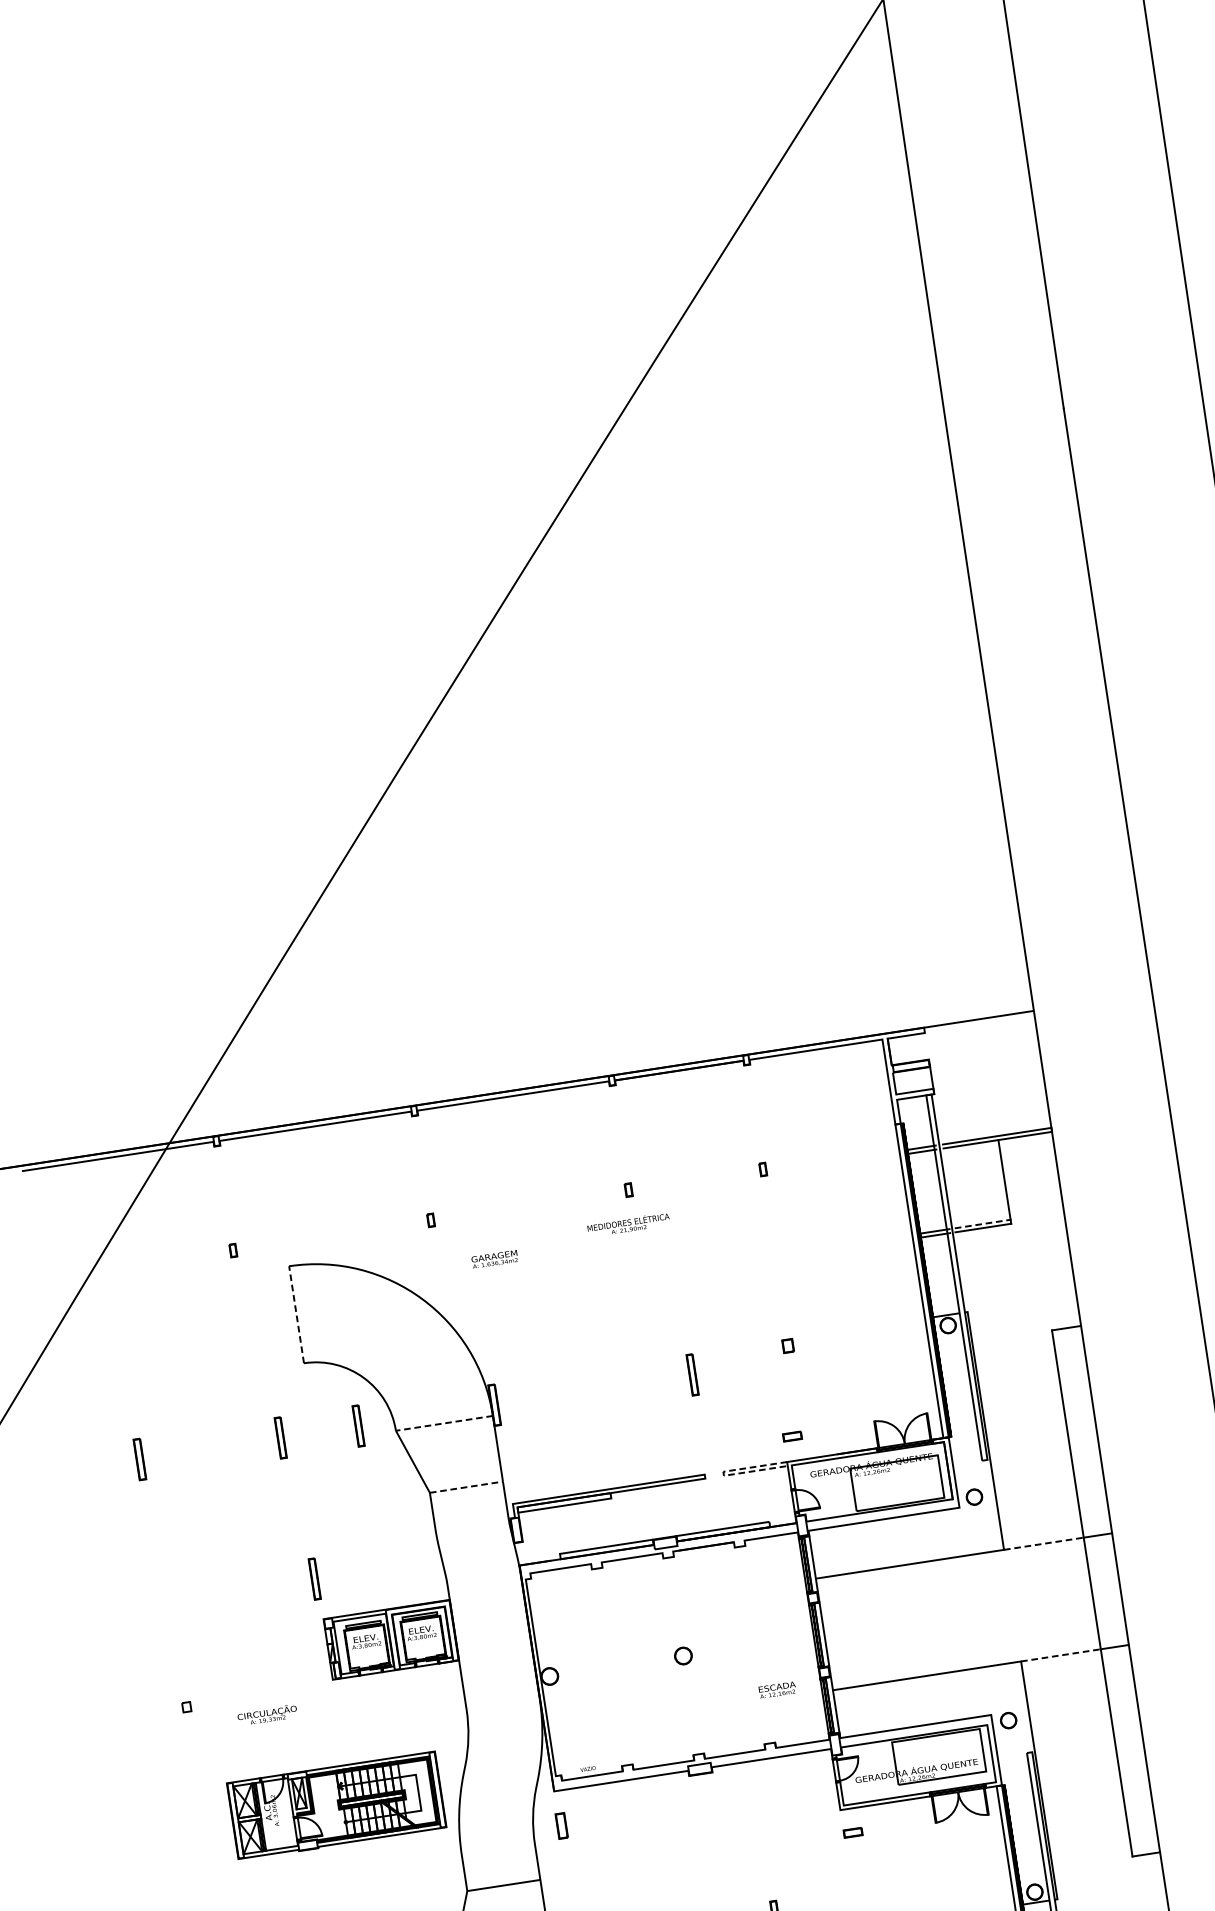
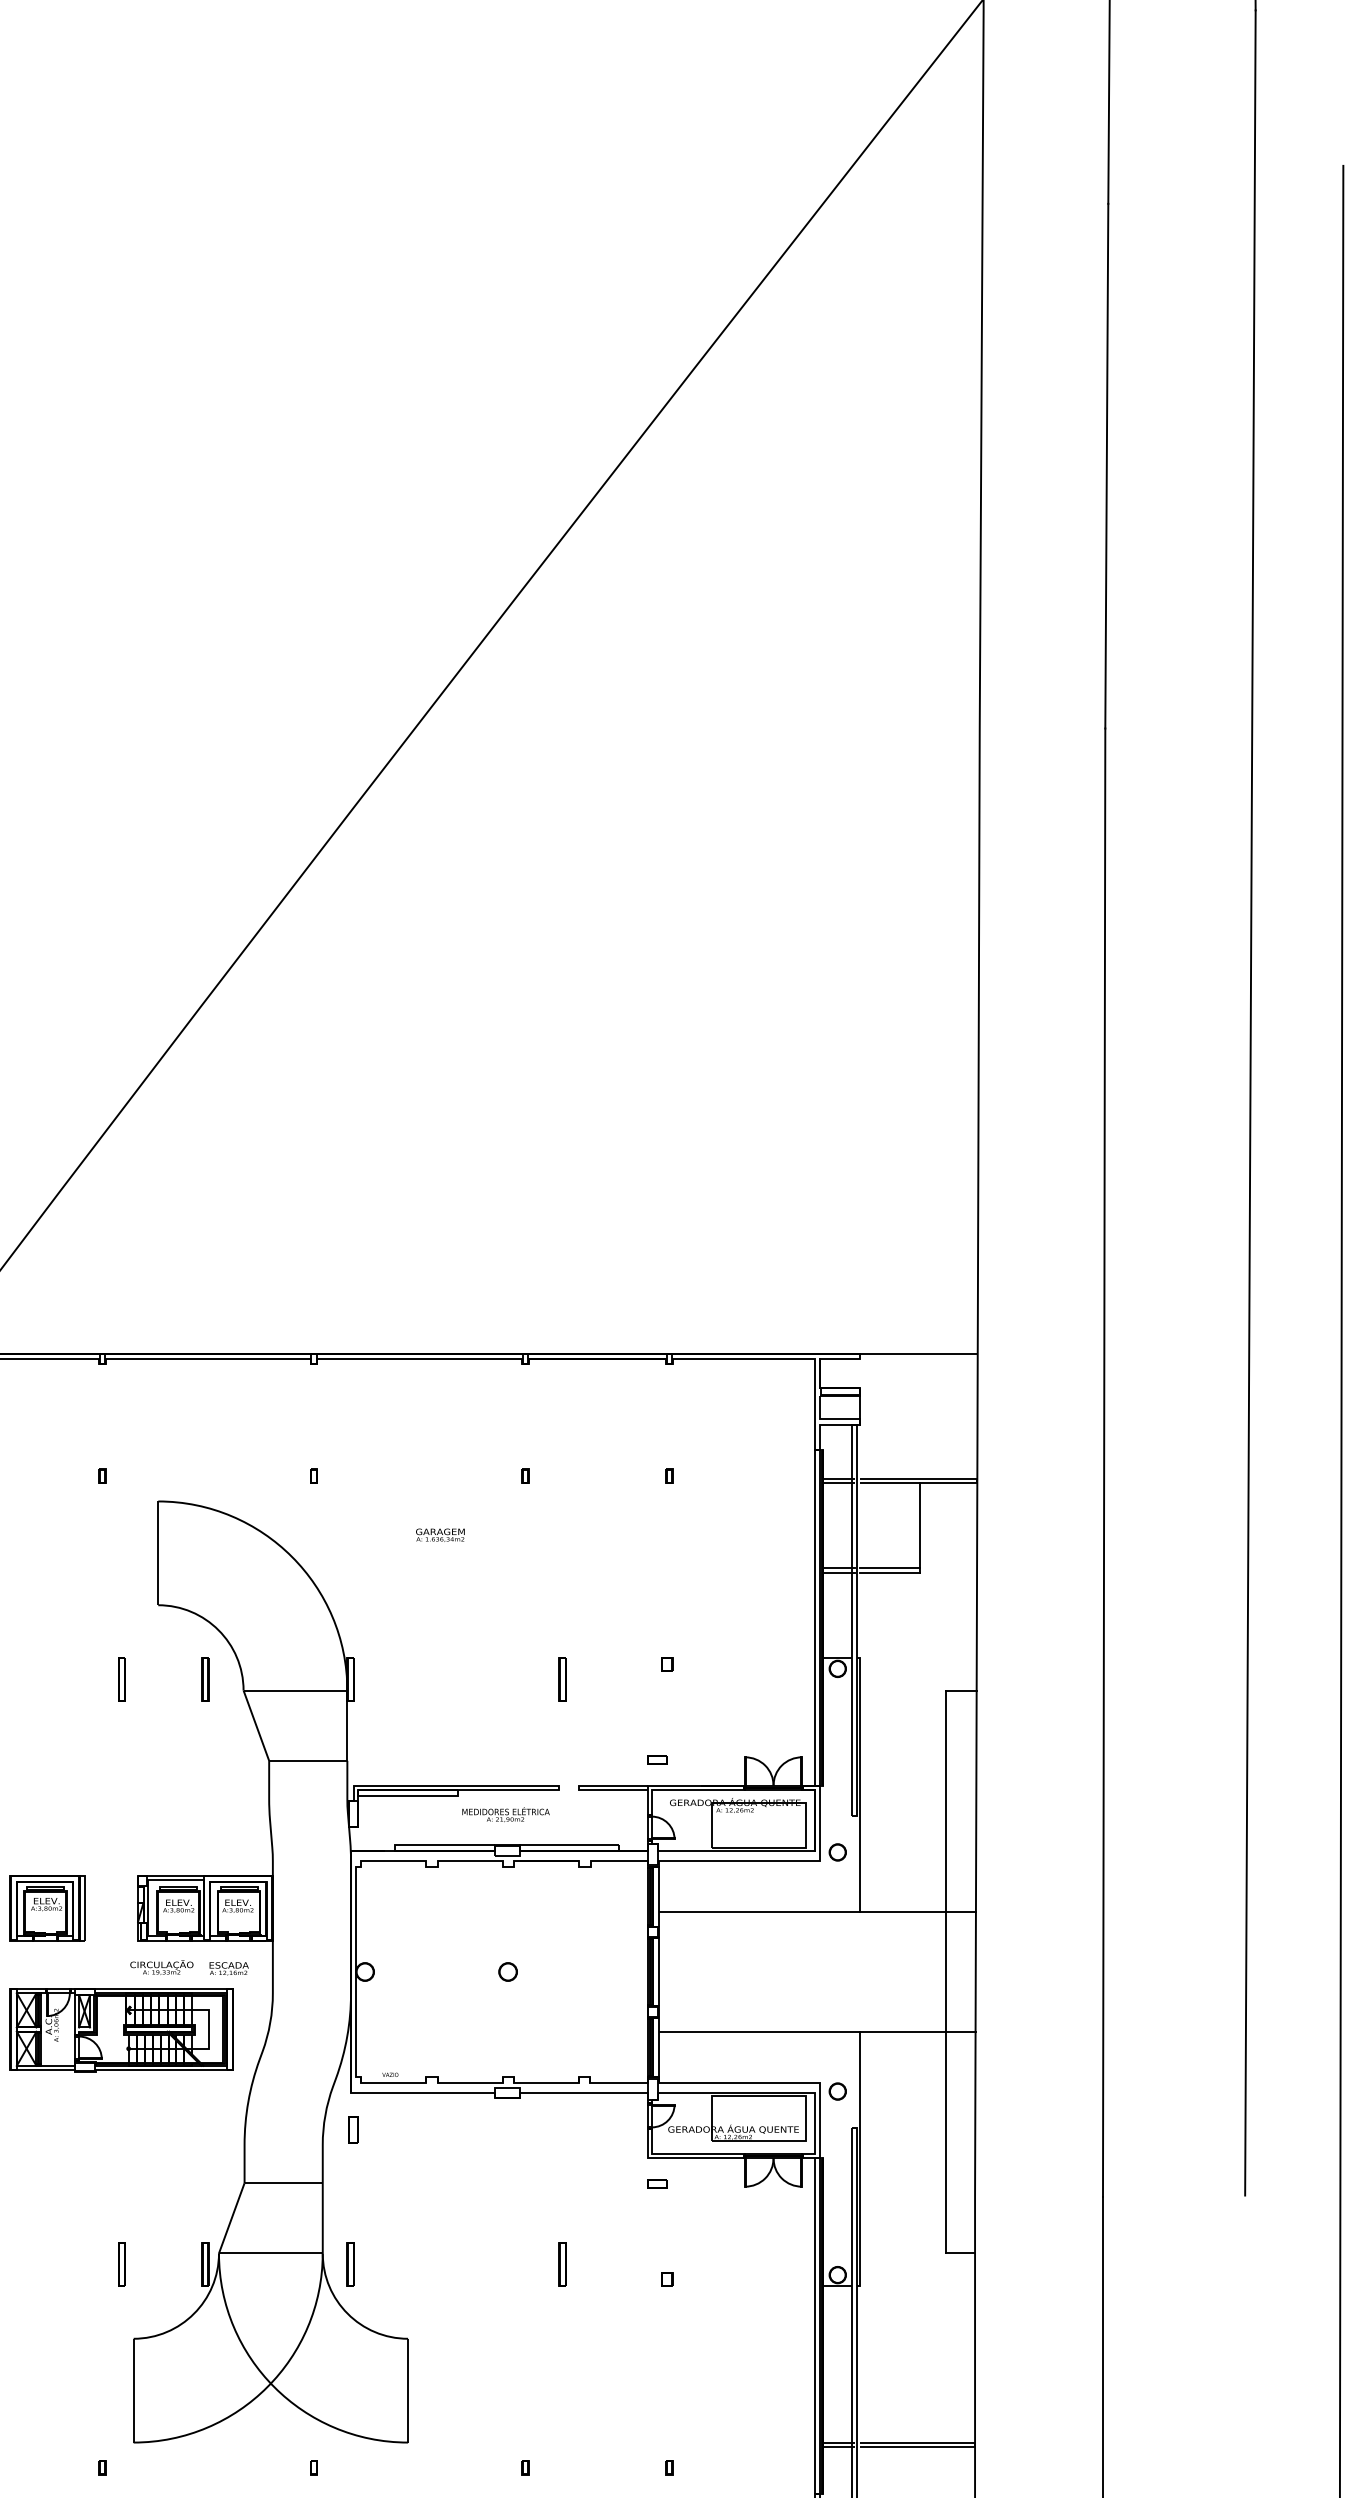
text: (628, 1224) -> (505, 1814), moved
line: (983, 1224) -> (890, 1568), dashed -> solid
text: (494, 1258) -> (440, 1534), moved
line: (296, 1314) -> (158, 1553), dashed -> solid
line: (444, 1423) -> (295, 1690), dashed -> solid
line: (723, 1474) -> (579, 1788), dashed -> solid
line: (466, 1486) -> (308, 1760), dashed -> solid
line: (1043, 1544) -> (902, 1912), dashed -> solid
part: (314, 1579) -> (134, 1832), removed
line: (1060, 1655) -> (902, 2031), dashed -> solid
part: (243, 1662) -> (47, 1908), added
text: (776, 1690) -> (228, 1968), moved
text: (267, 1715) -> (161, 1967), moved
part: (336, 1806) -> (121, 2030), moved

